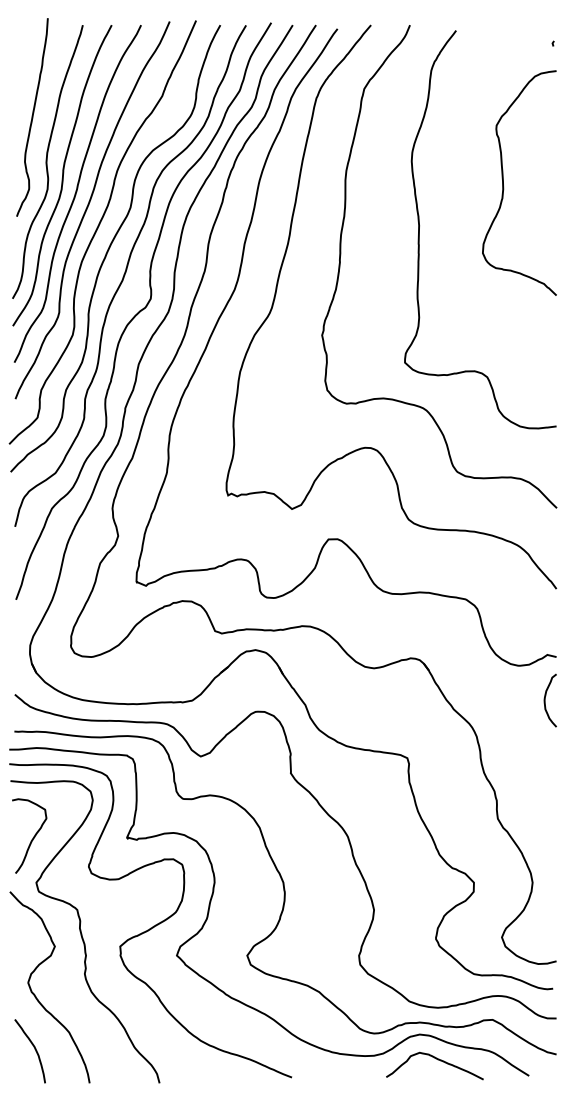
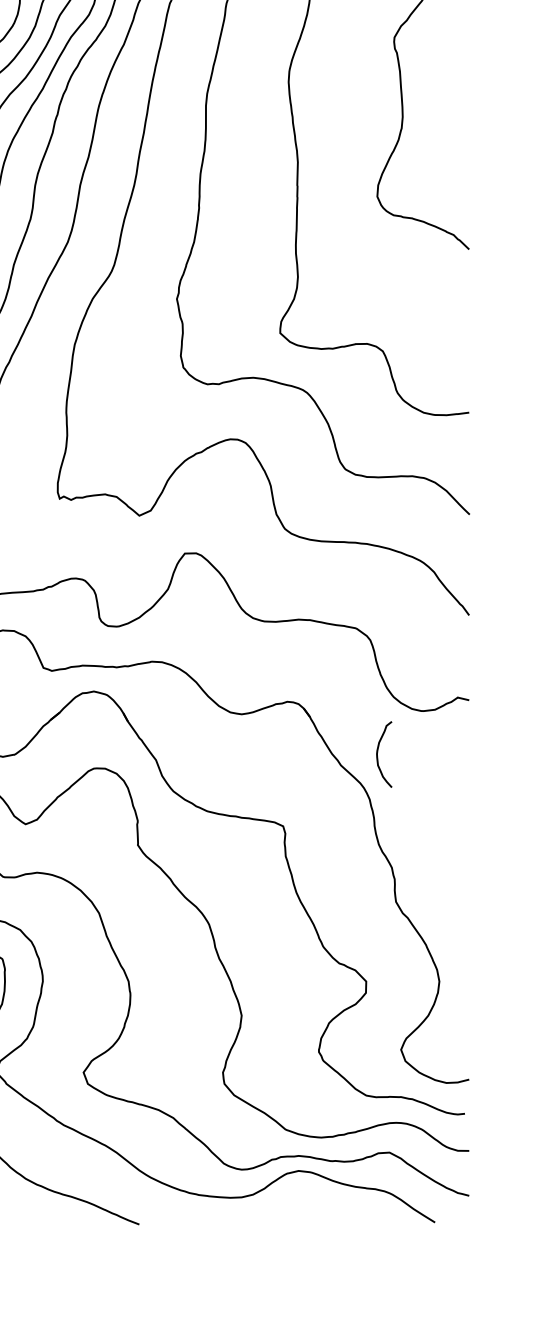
curve: (545, 700) -> (378, 754), moved
curve: (436, 1059) -> (319, 1202), removed

